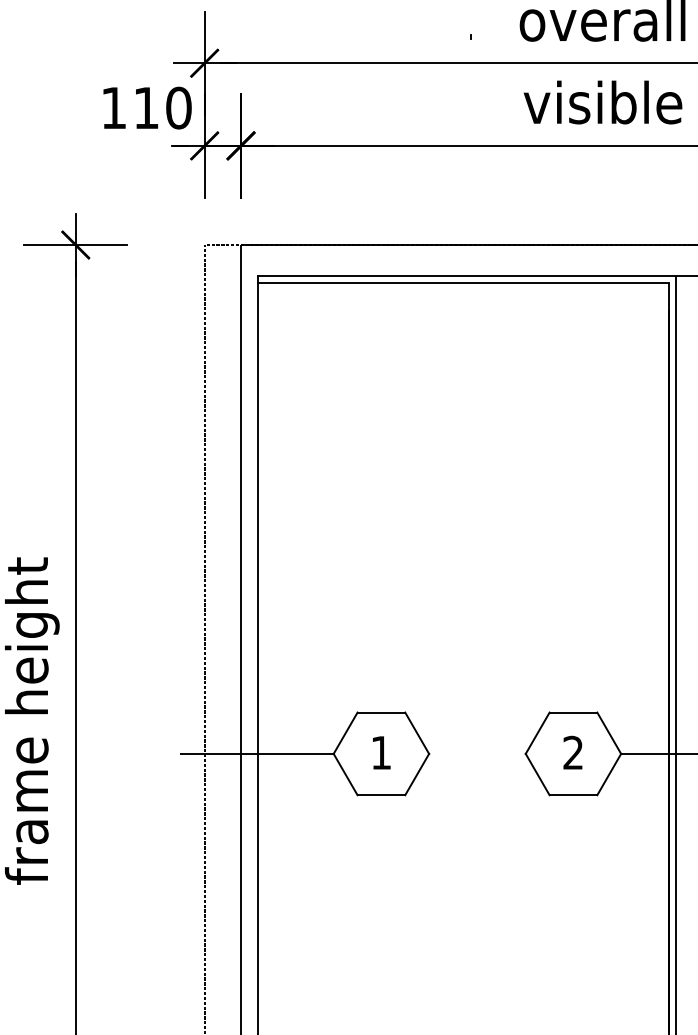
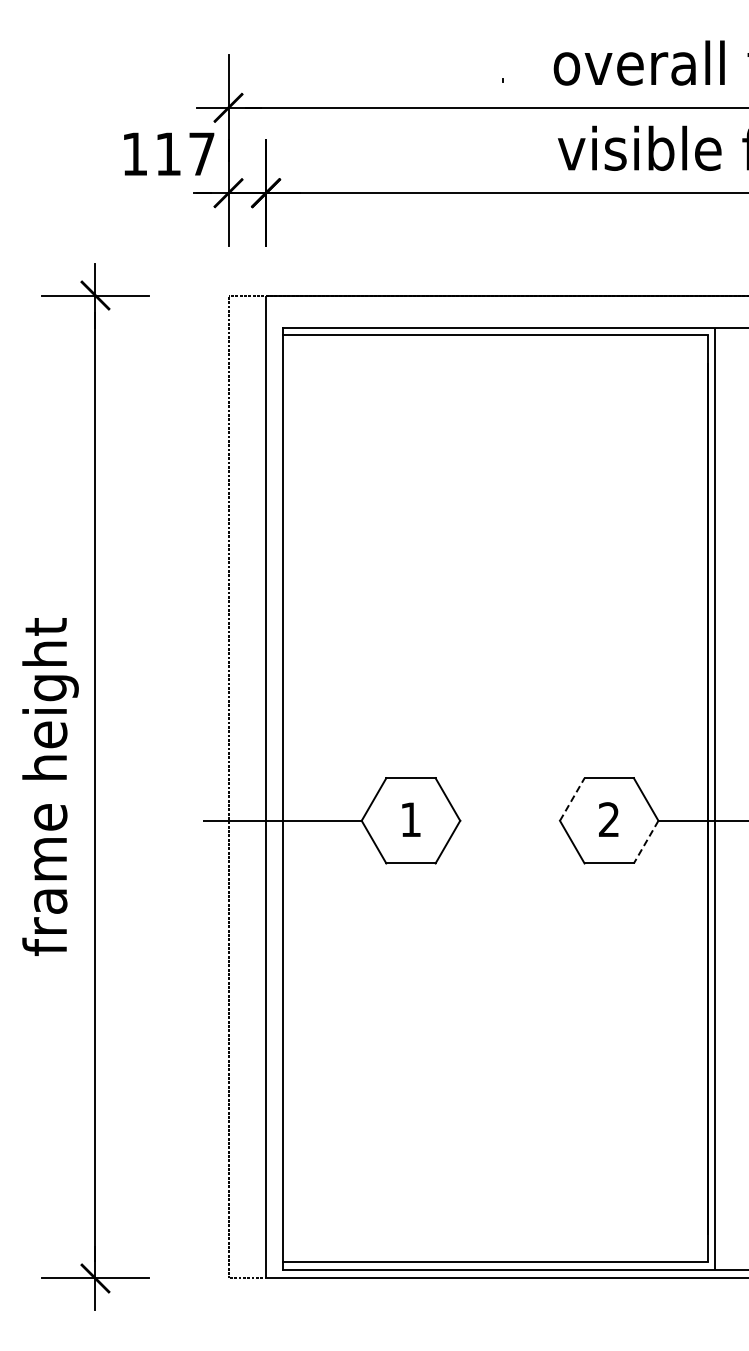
text: (178, 108) -> (201, 154), 110 -> 117
line: (537, 733) -> (572, 799), solid -> dashed
line: (609, 774) -> (646, 842), solid -> dashed

